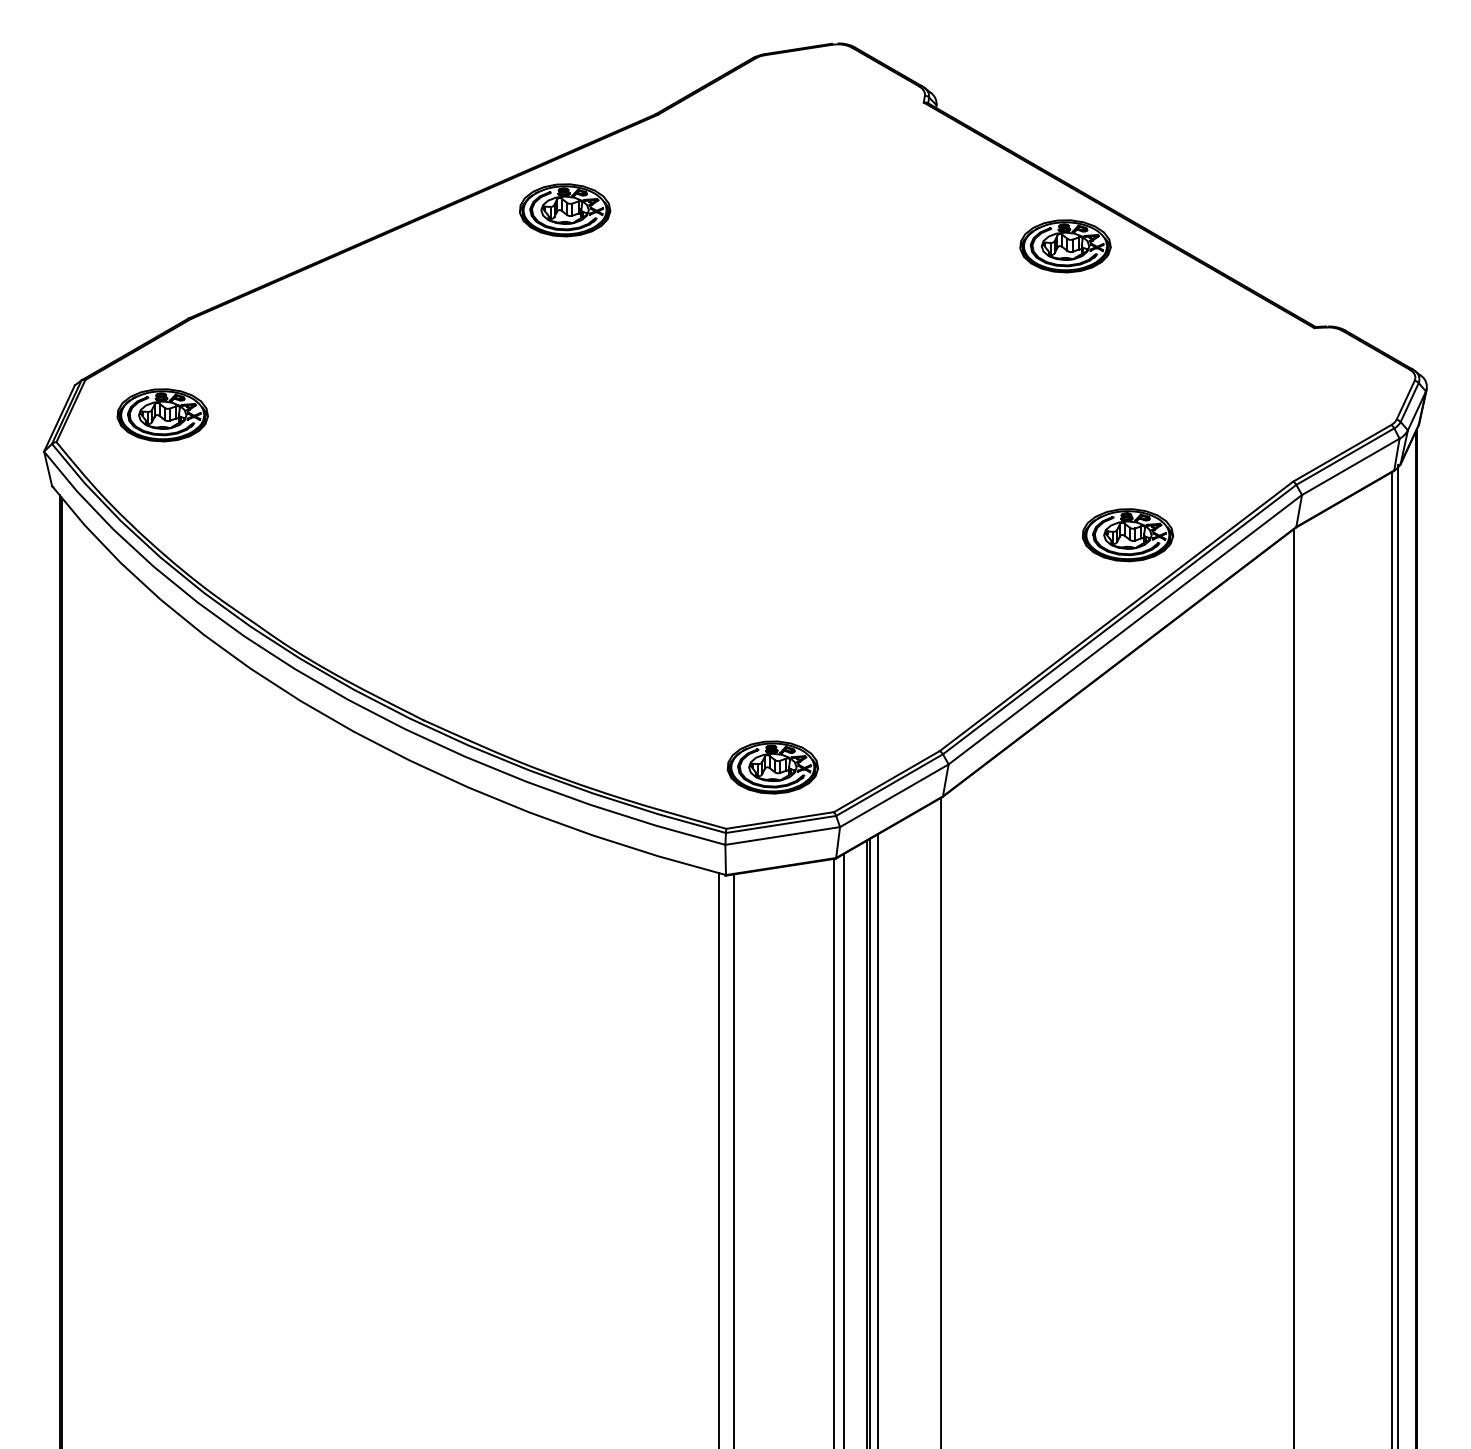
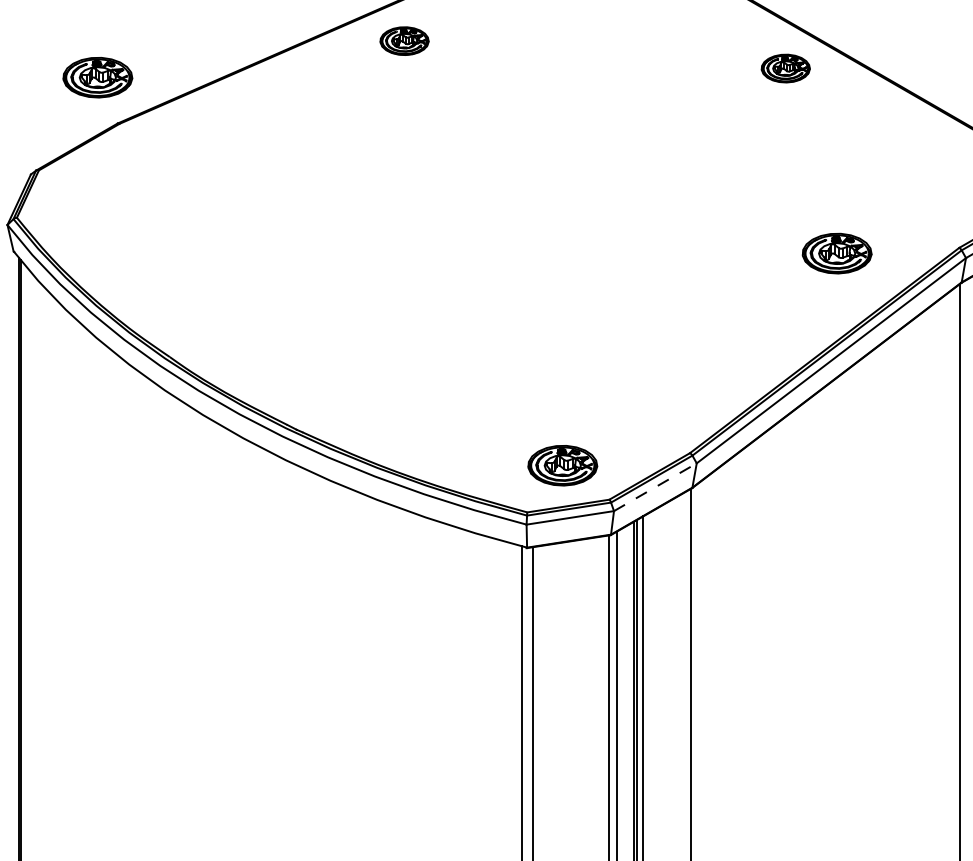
part: (565, 210) -> (404, 41), size x0.7
part: (1065, 246) -> (785, 68), size x0.7
part: (162, 415) -> (97, 77), moved
part: (1127, 535) -> (836, 253), moved
line: (894, 795) -> (655, 487), solid -> dashed

